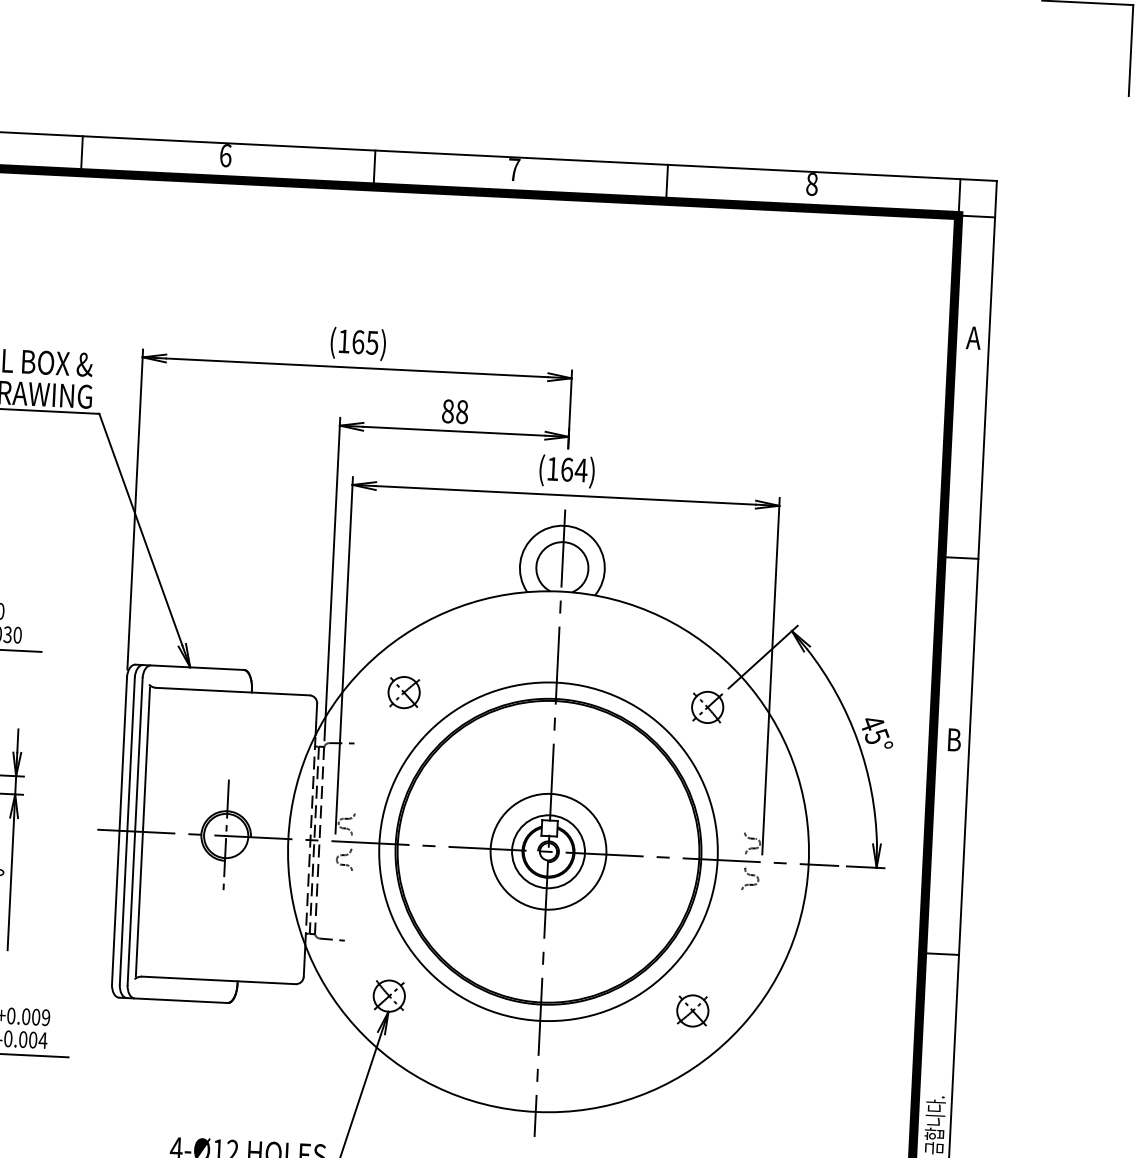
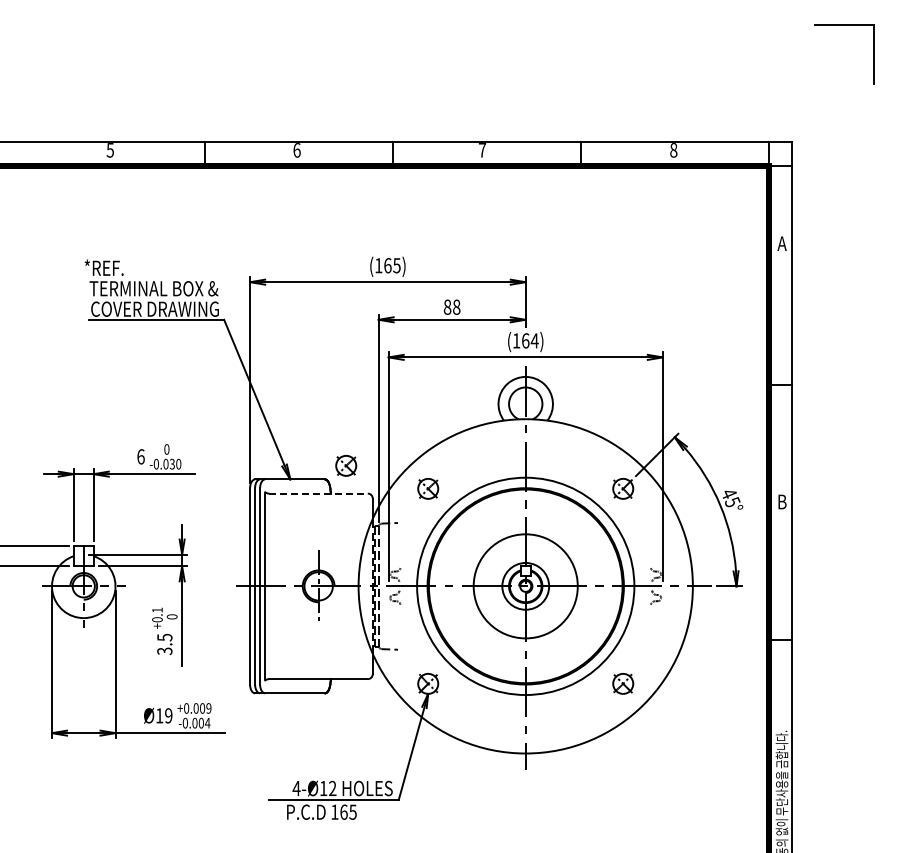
part: (278, 650) -> (346, 465), added
line: (233, 691) -> (318, 493), solid -> dashed
circle: (548, 851) -> (525, 586), size x1.4

